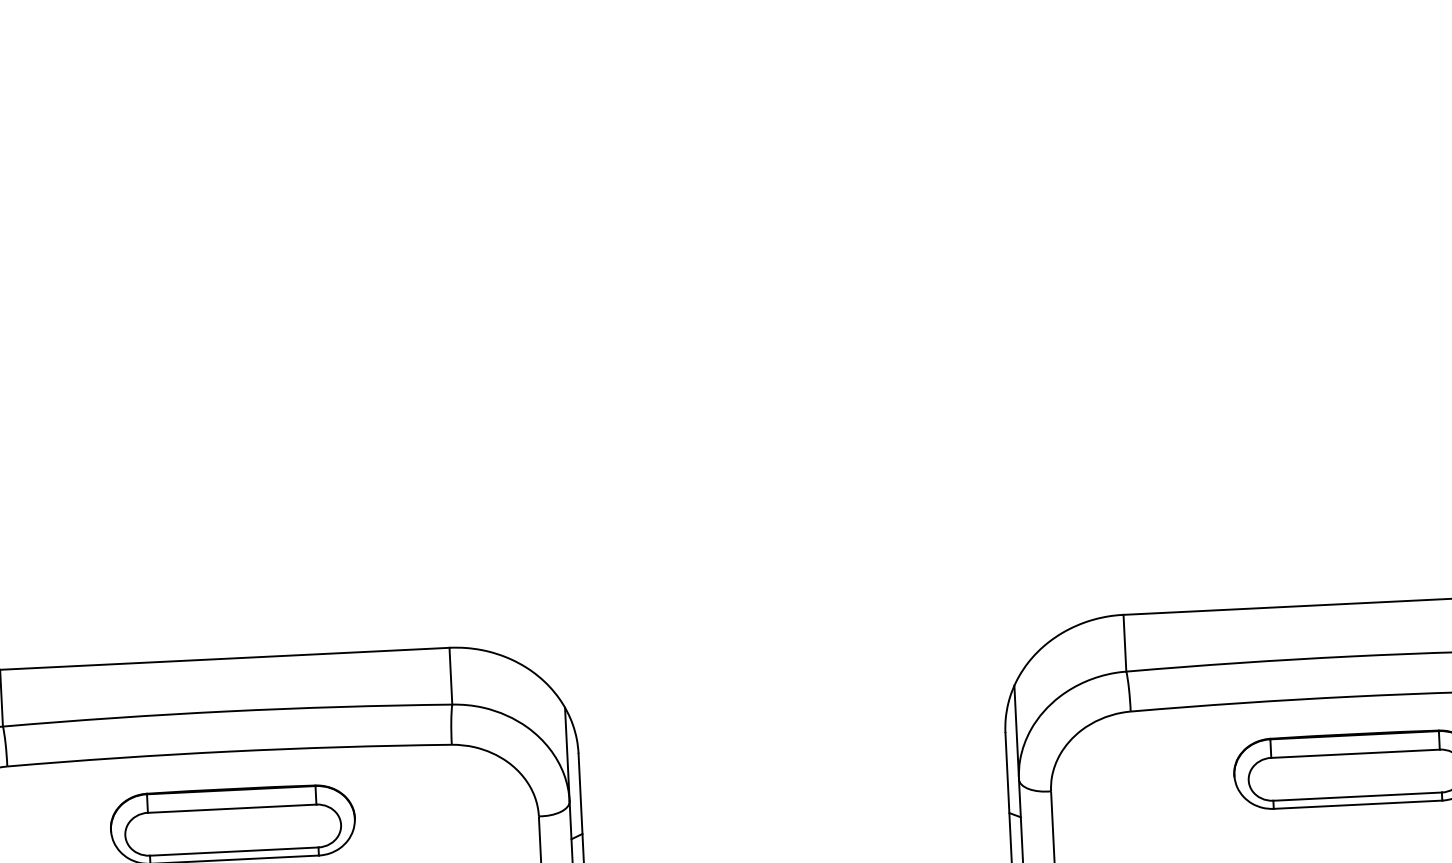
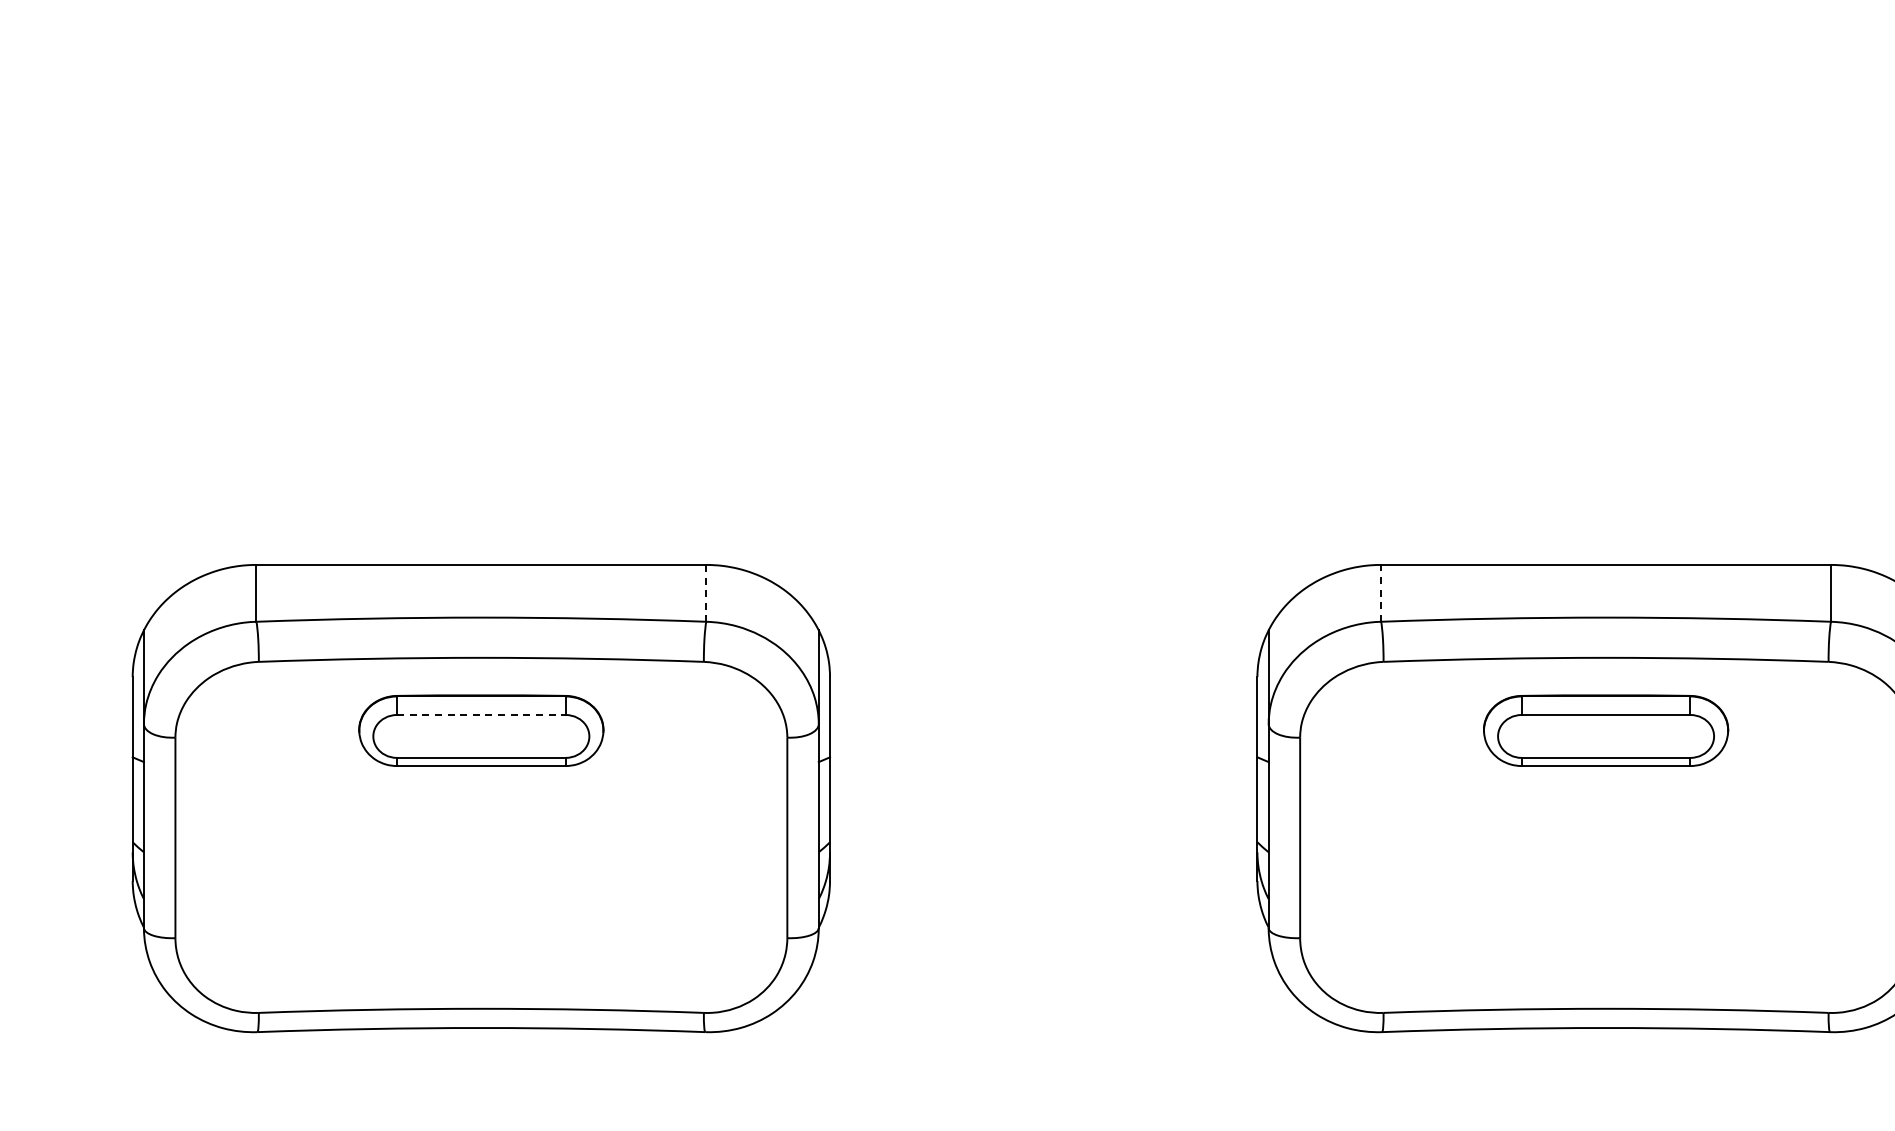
line: (1125, 642) -> (1381, 592), solid -> dashed
line: (451, 676) -> (706, 593), solid -> dashed
line: (232, 809) -> (481, 715), solid -> dashed

